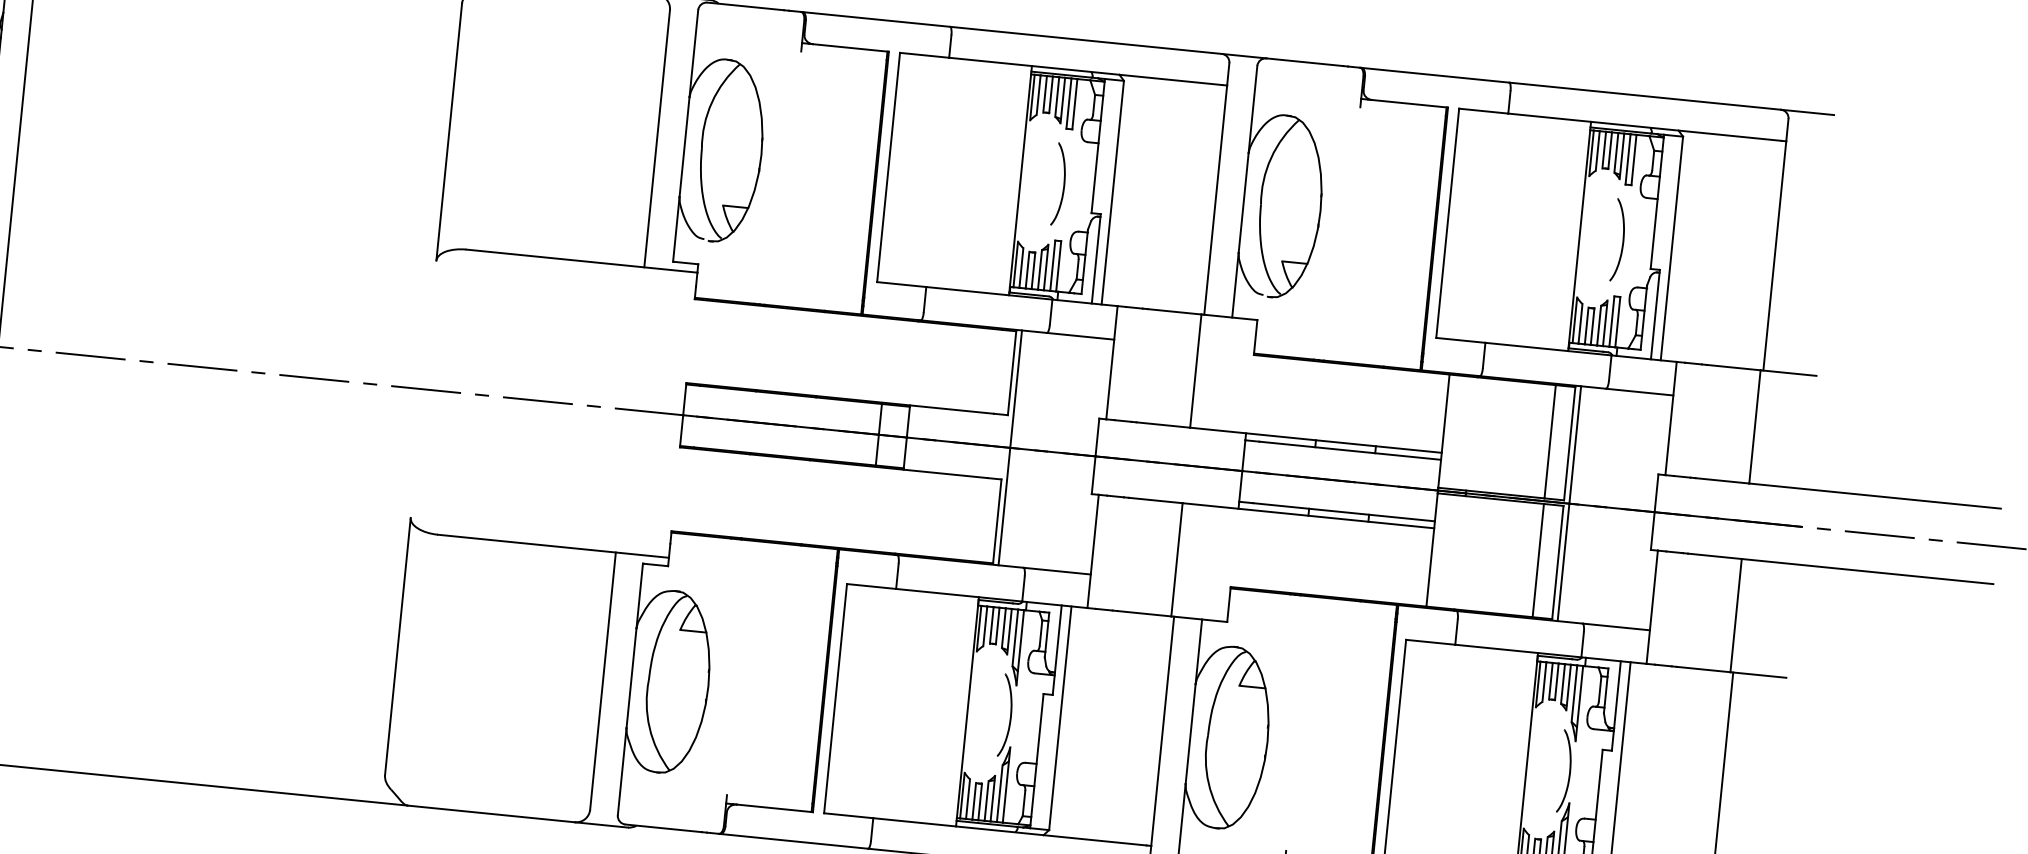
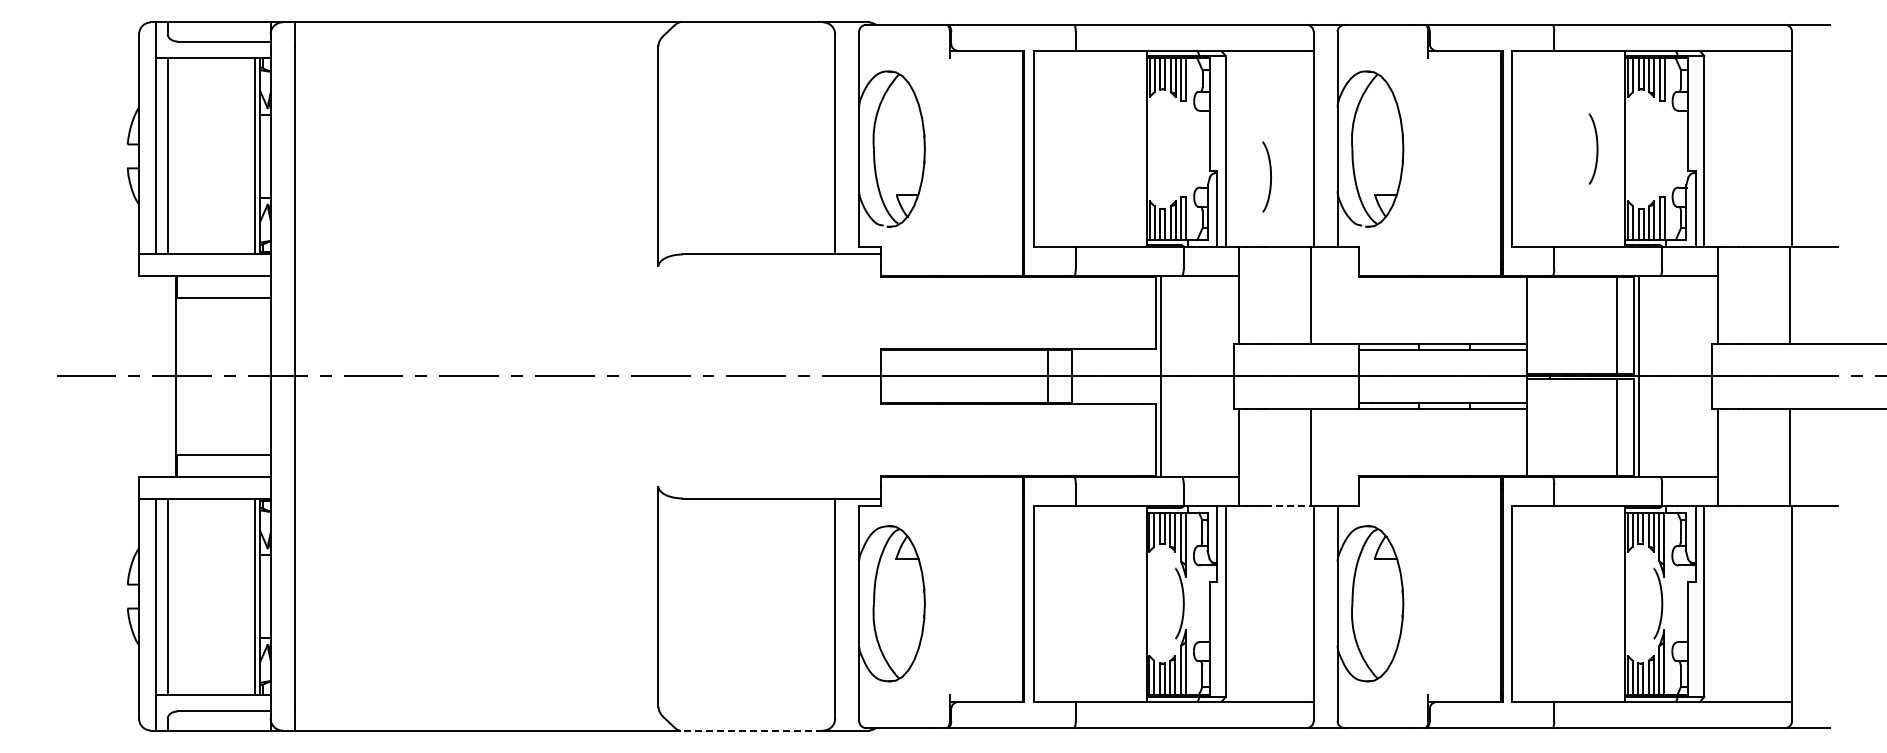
curve: (1063, 184) -> (1270, 176), moved
curve: (1622, 239) -> (1596, 148), moved
line: (1144, 613) -> (1288, 505), solid -> dashed
line: (490, 813) -> (751, 730), solid -> dashed

